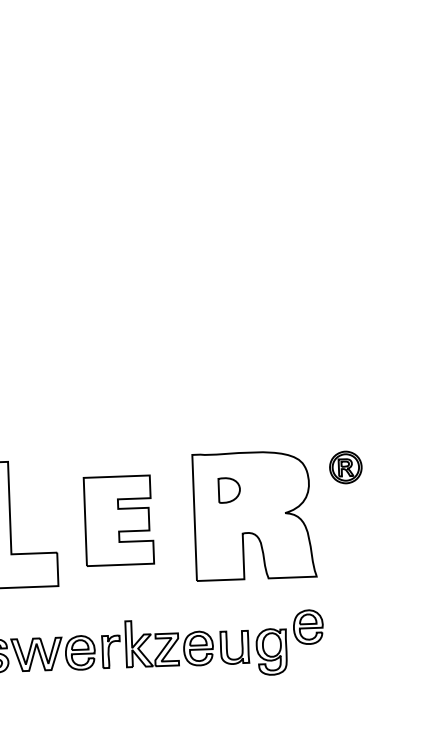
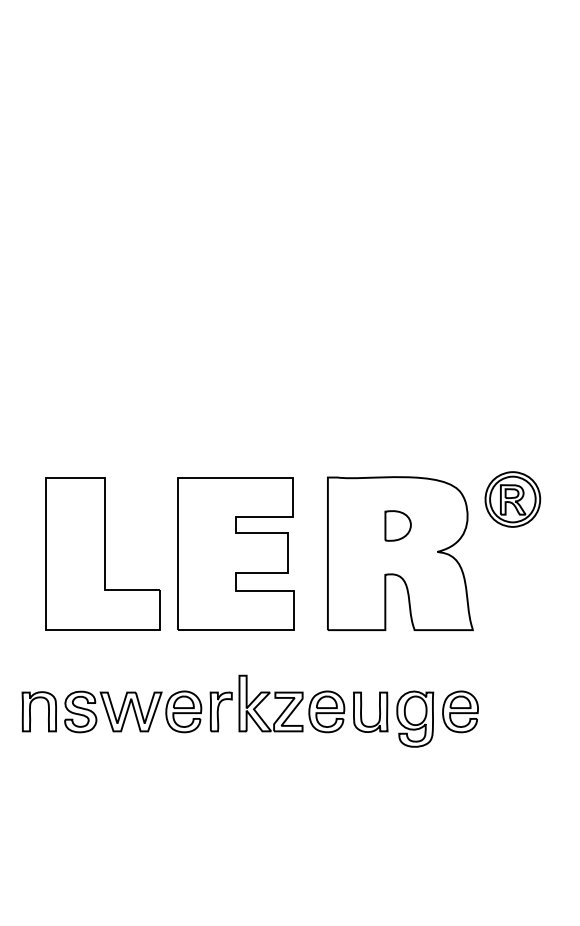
part: (345, 467) -> (512, 499), size x1.43
part: (228, 489) -> (397, 525), moved
part: (118, 520) -> (235, 553), size x1.43
part: (308, 626) -> (460, 711), moved

